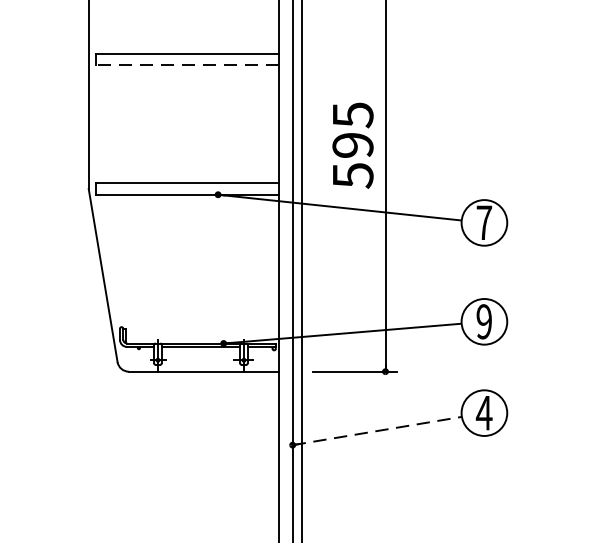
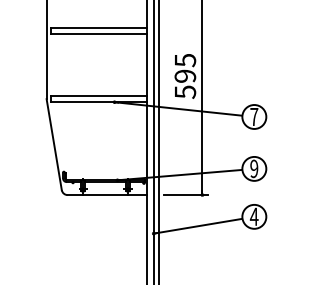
line: (187, 65) -> (98, 34), dashed -> solid
line: (378, 431) -> (198, 226), dashed -> solid

